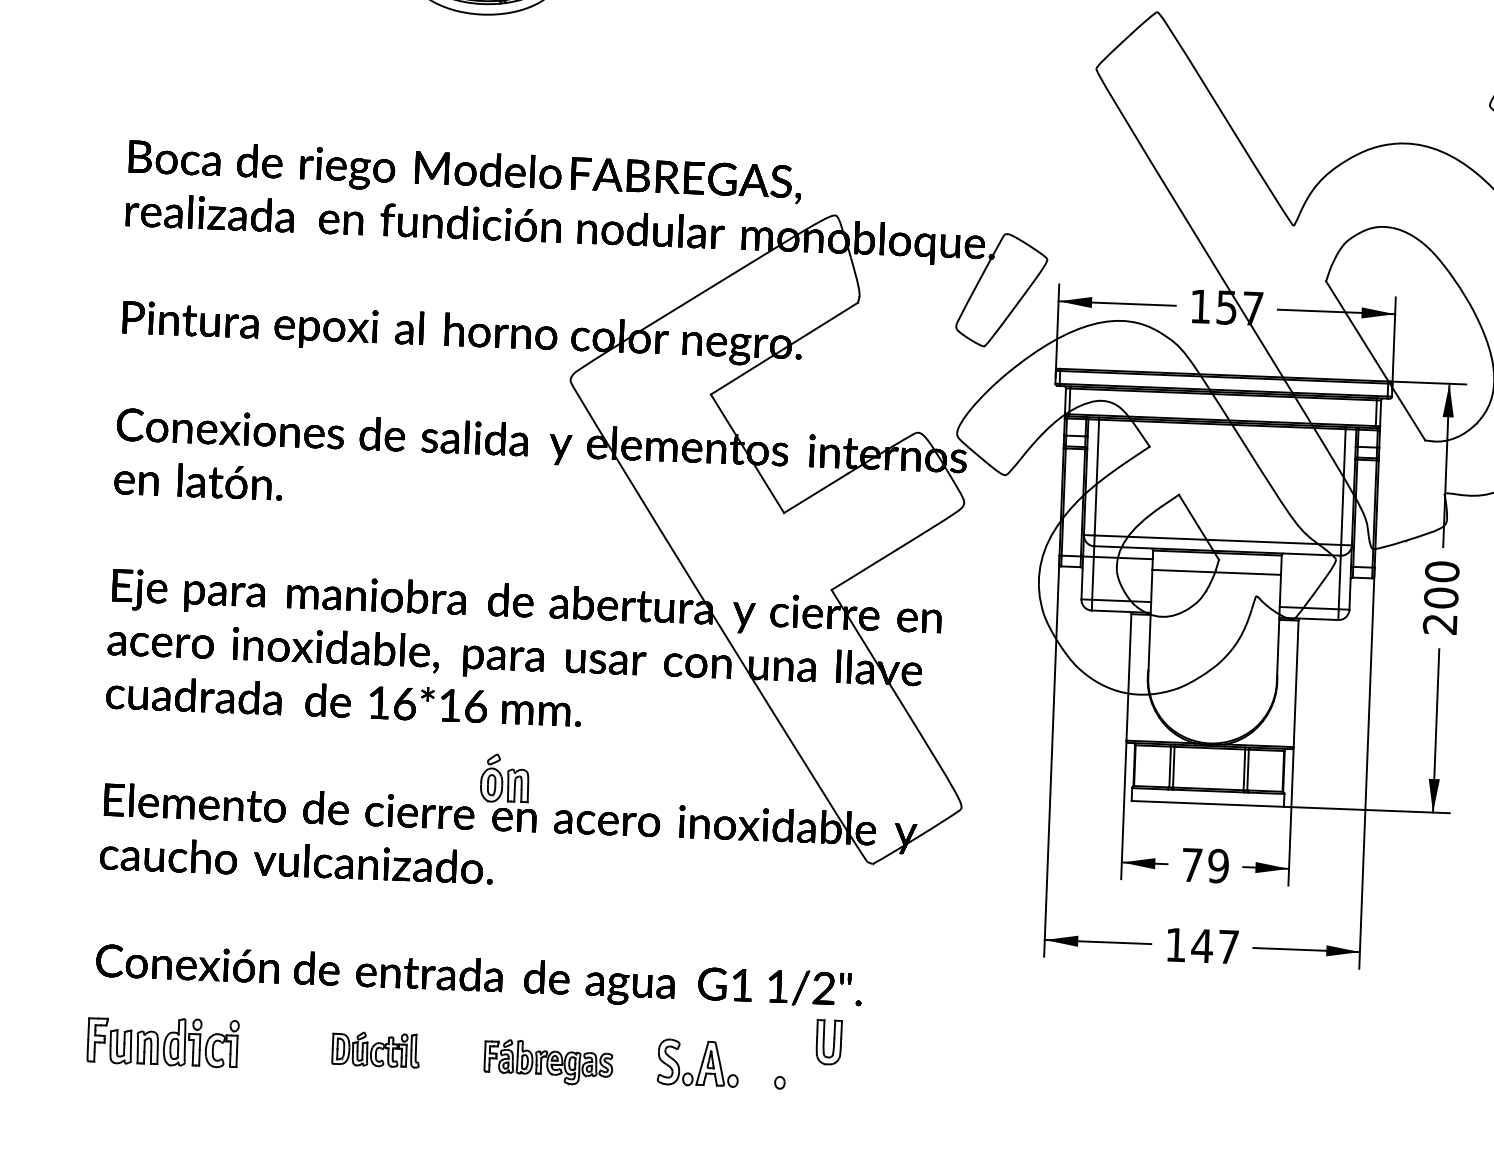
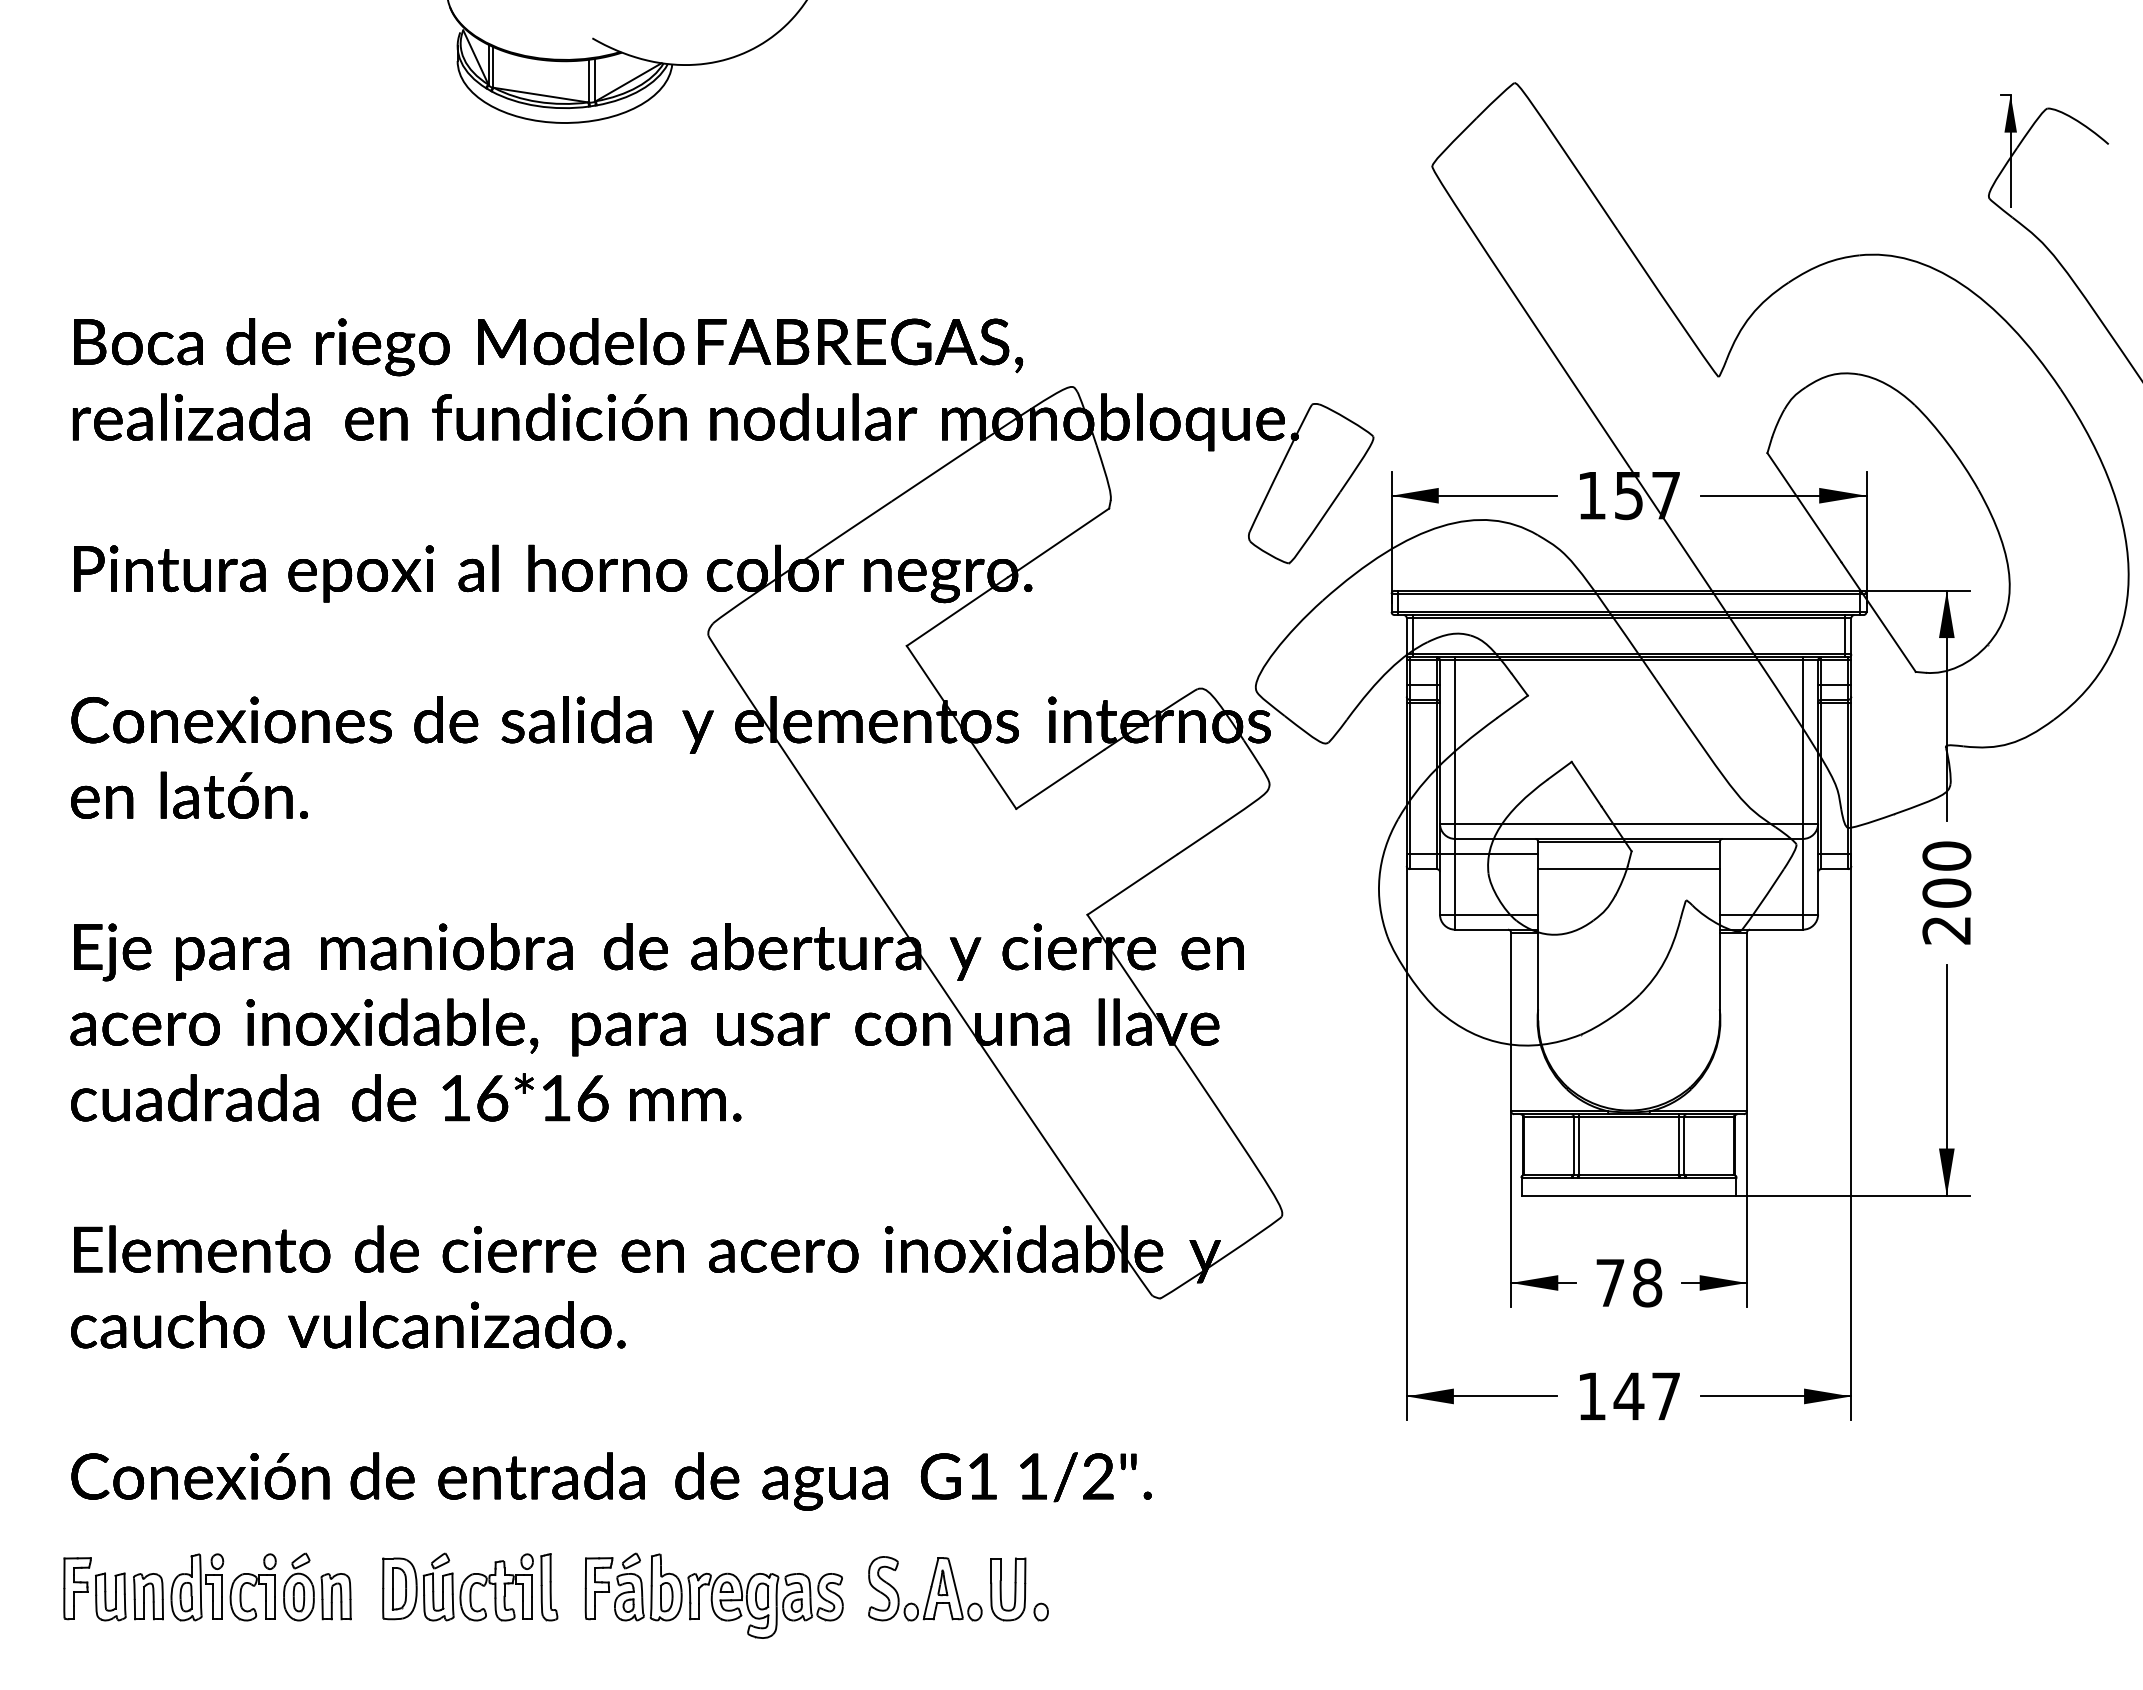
part: (505, 778) -> (317, 1586), moved
text: (1218, 865) -> (1647, 1282), 79 -> 78
part: (829, 1042) -> (1008, 1589), moved
part: (376, 1049) -> (470, 1586), size x1.43
part: (548, 1062) -> (713, 1595), size x1.43

